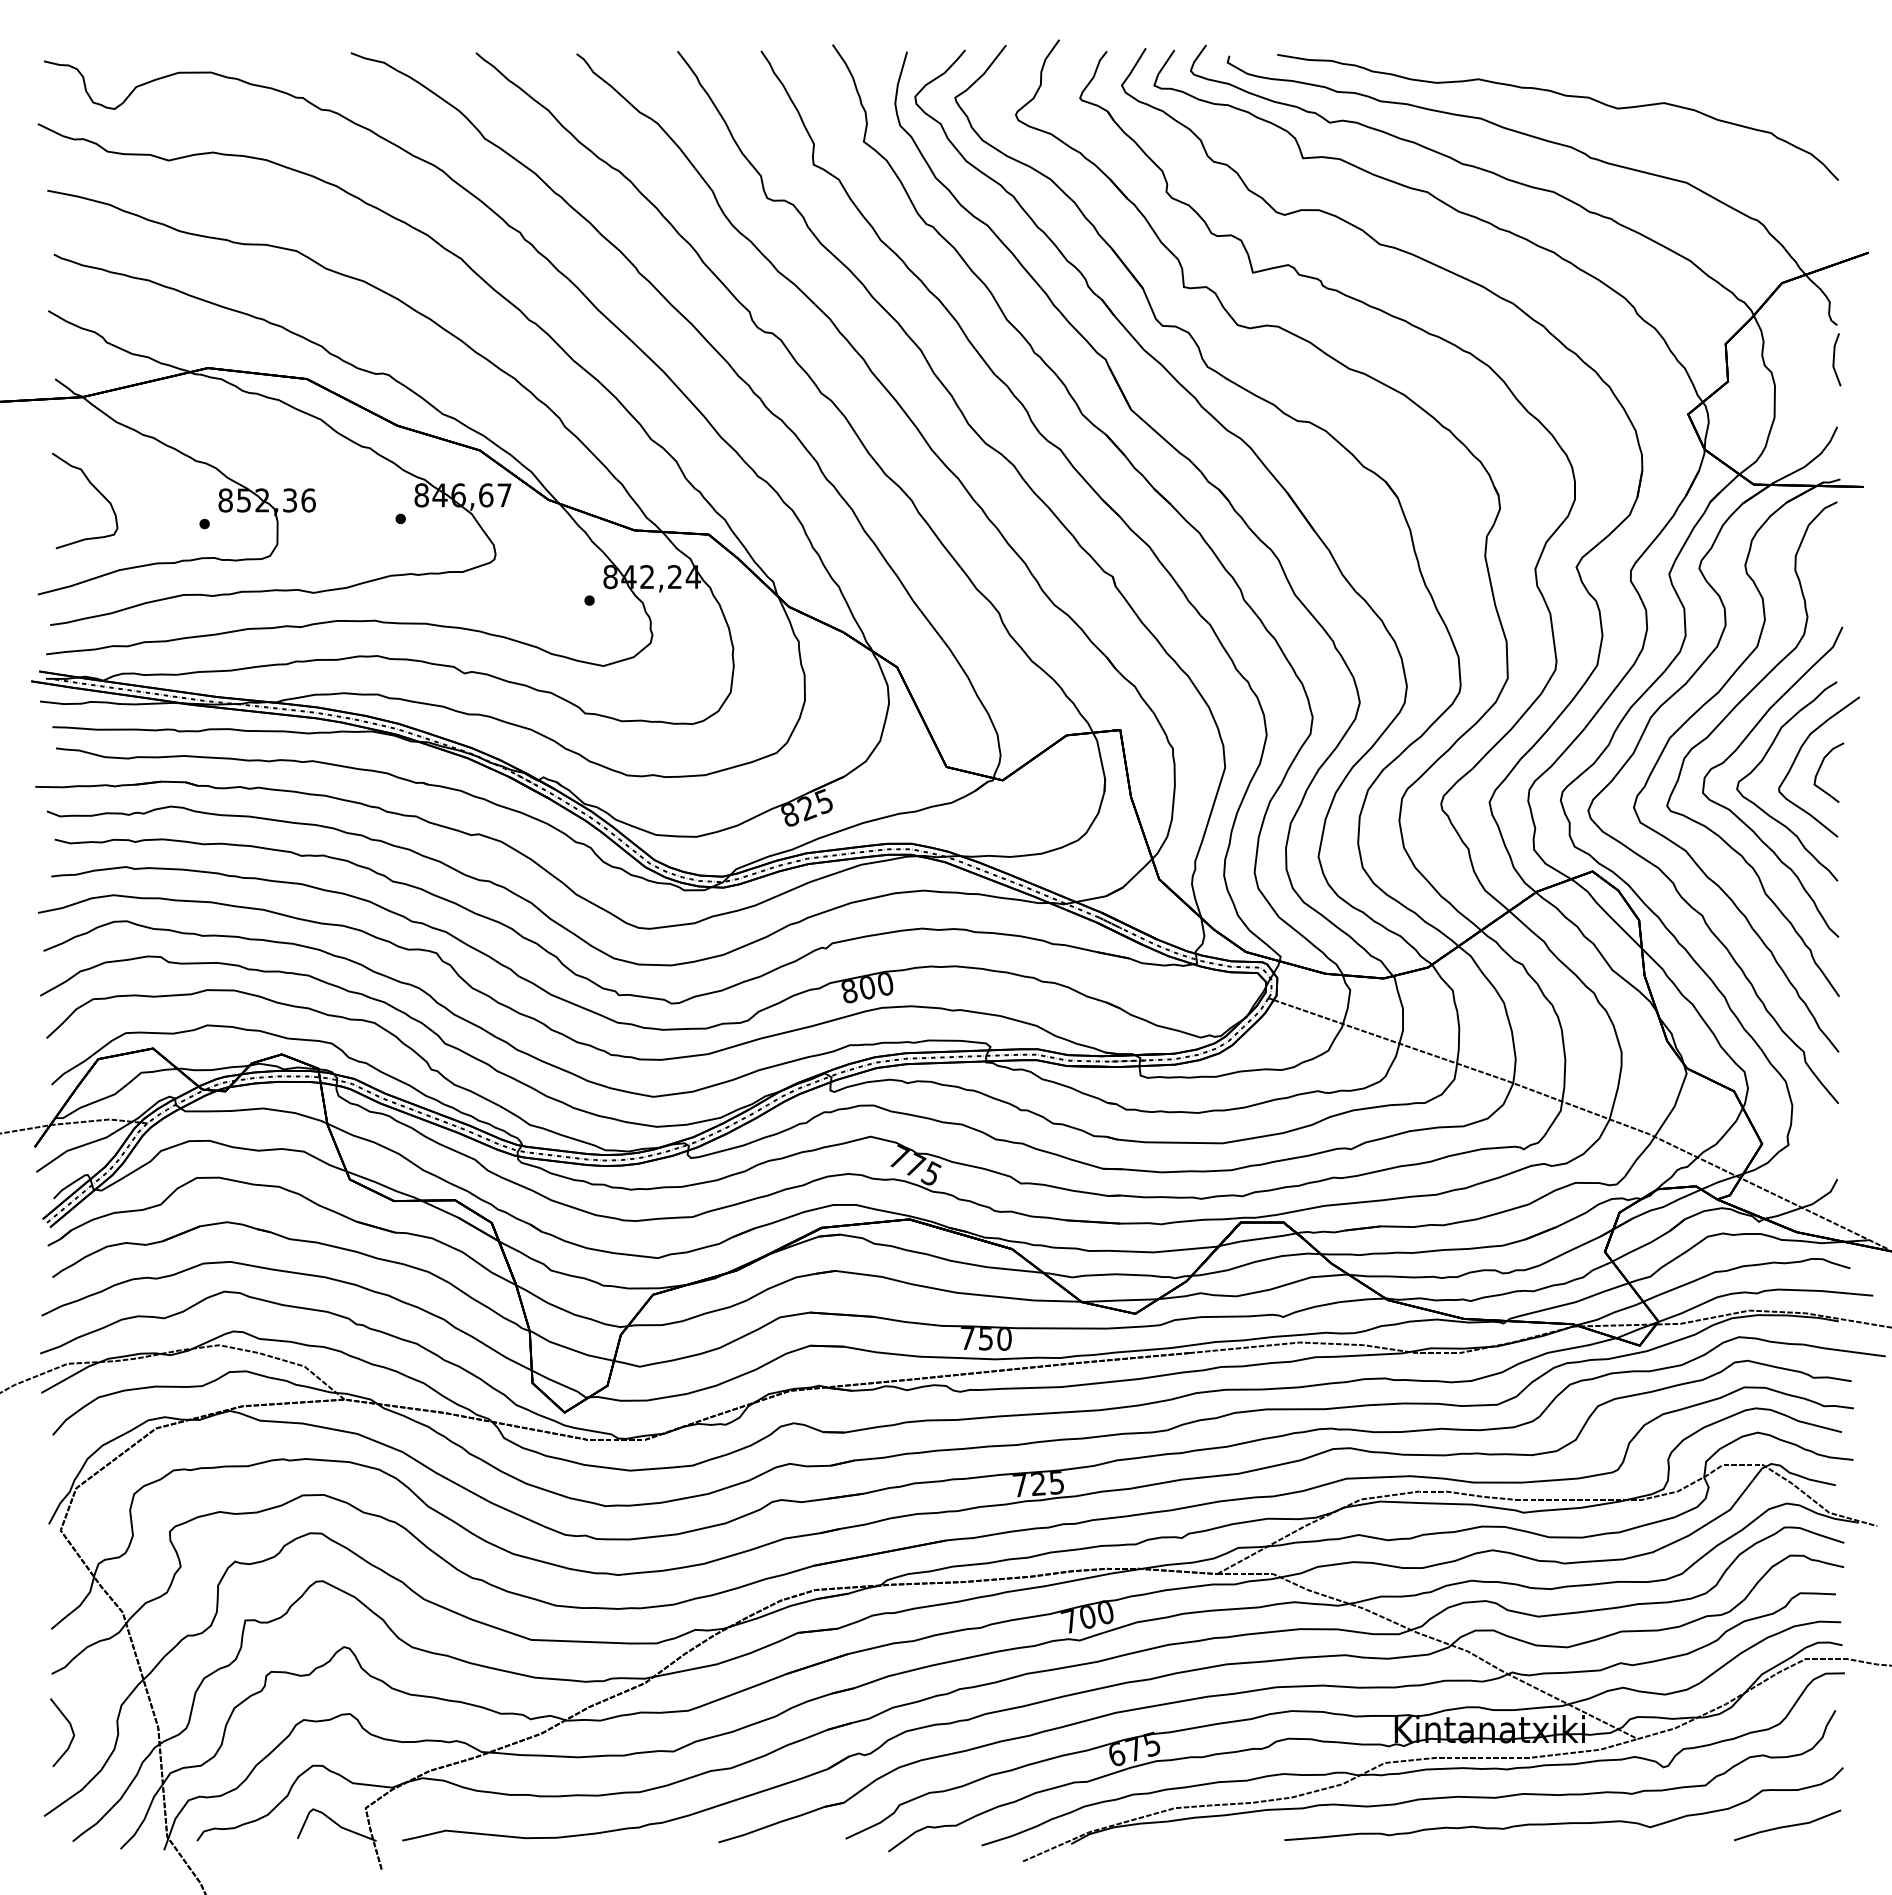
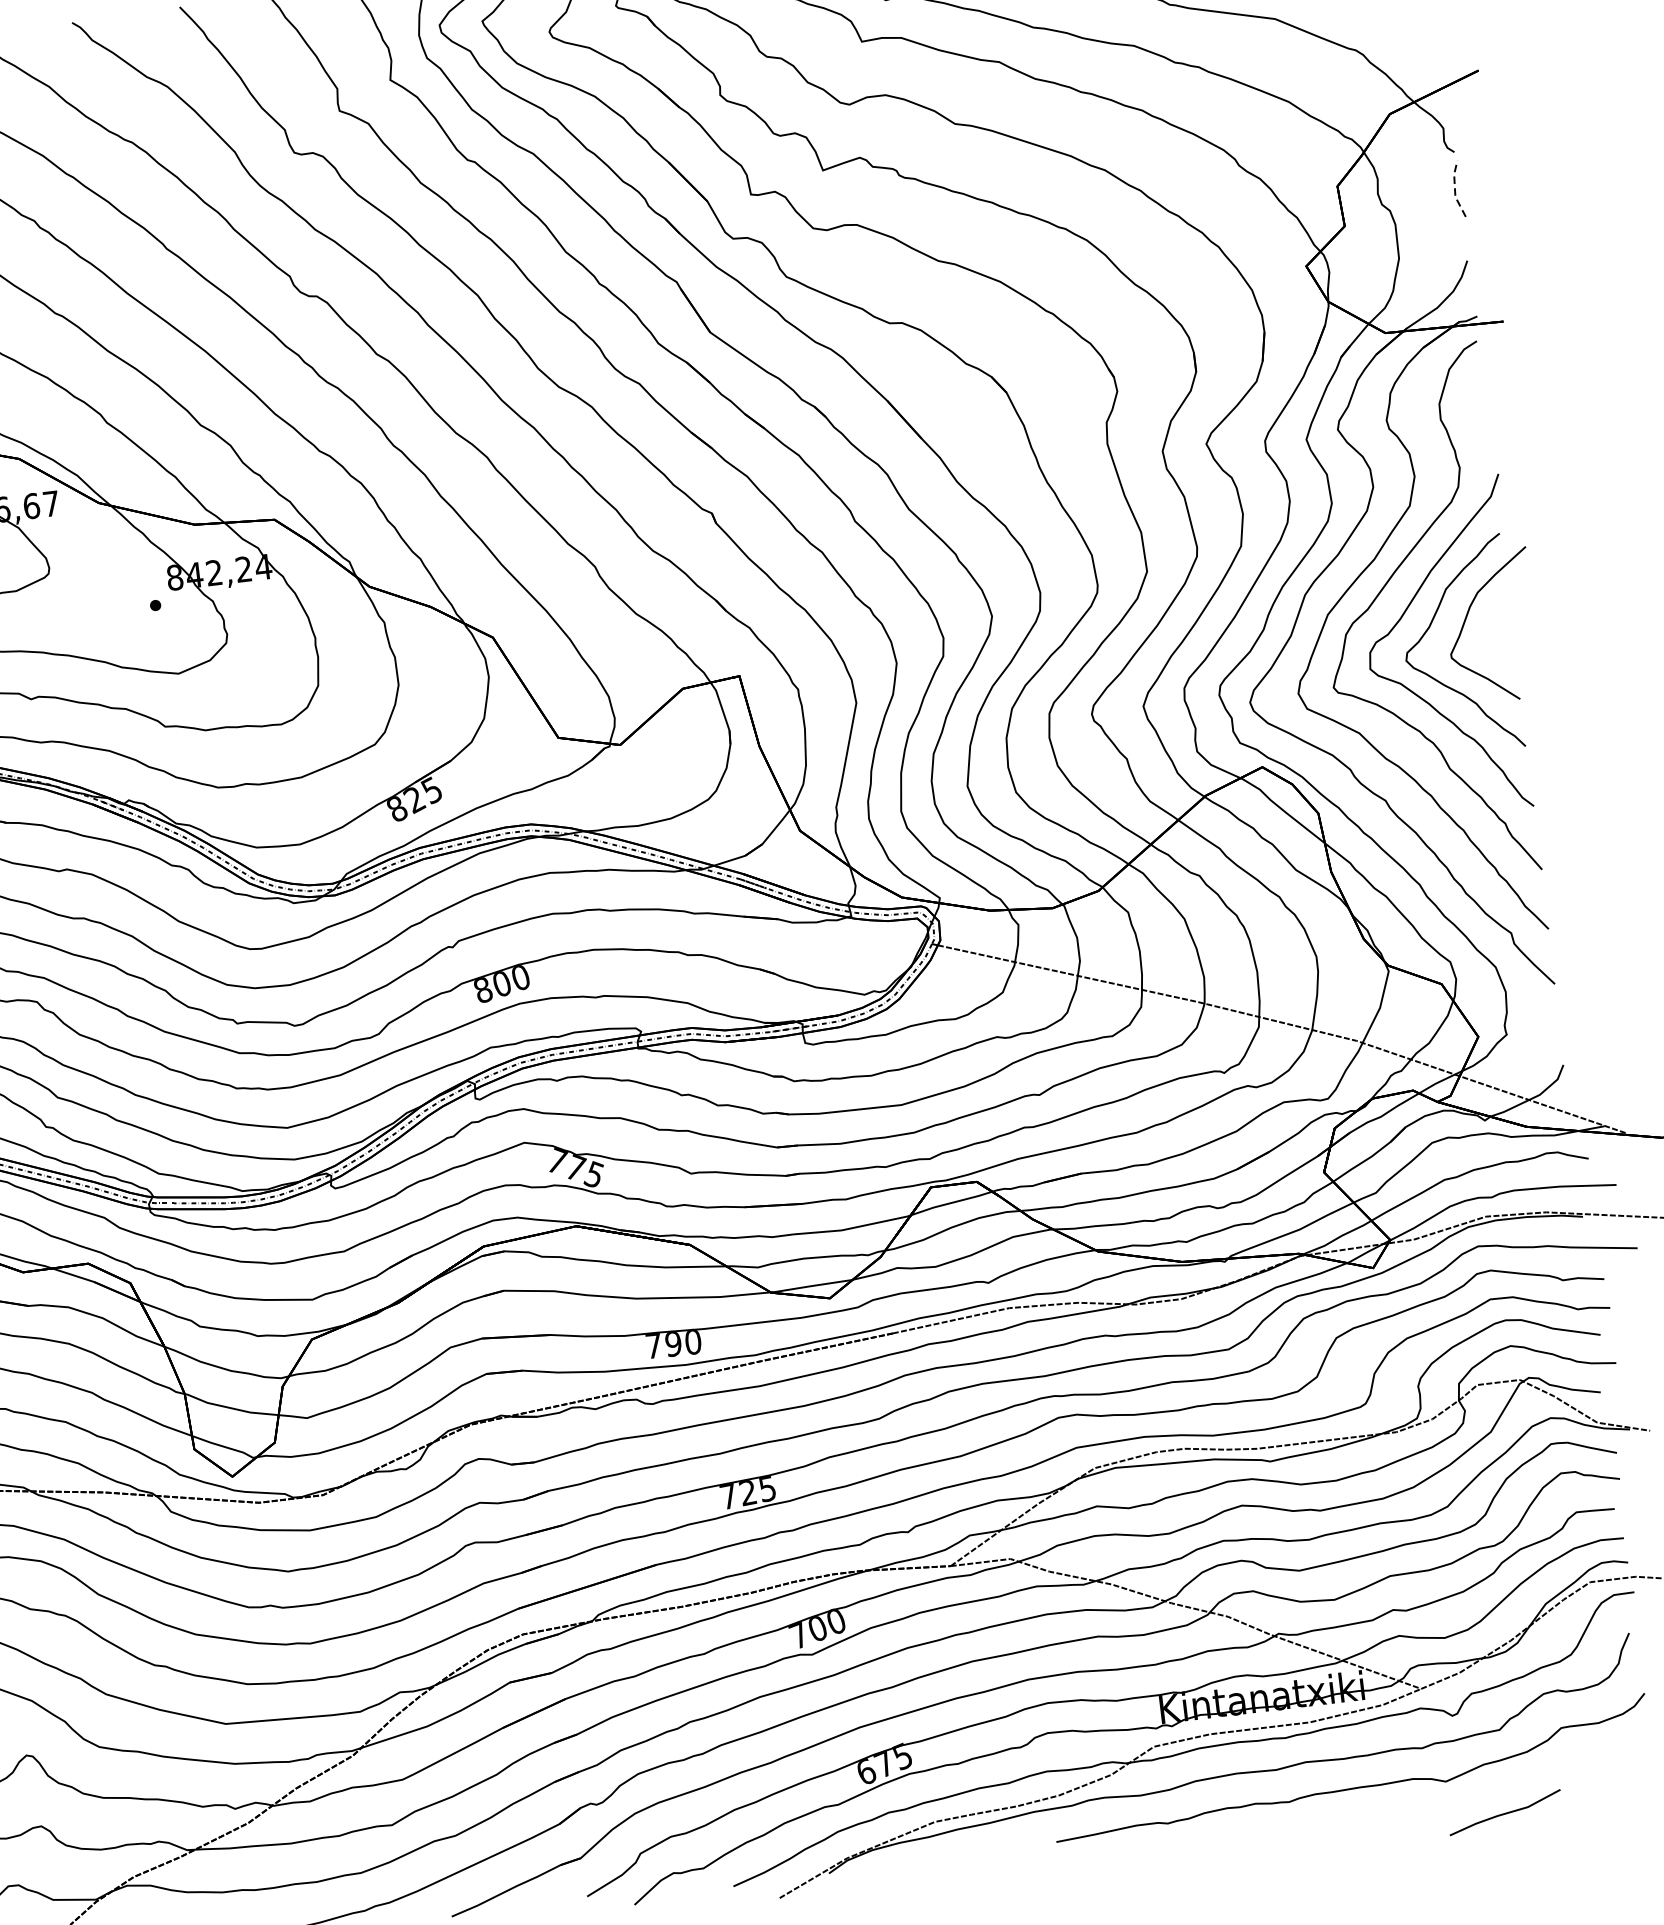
line: (1833, 359) -> (1454, 189), solid -> dashed
curve: (1820, 769) -> (1493, 629), removed
text: (985, 1338) -> (672, 1343), 750 -> 790
line: (1787, 1825) -> (1505, 1812), moved

